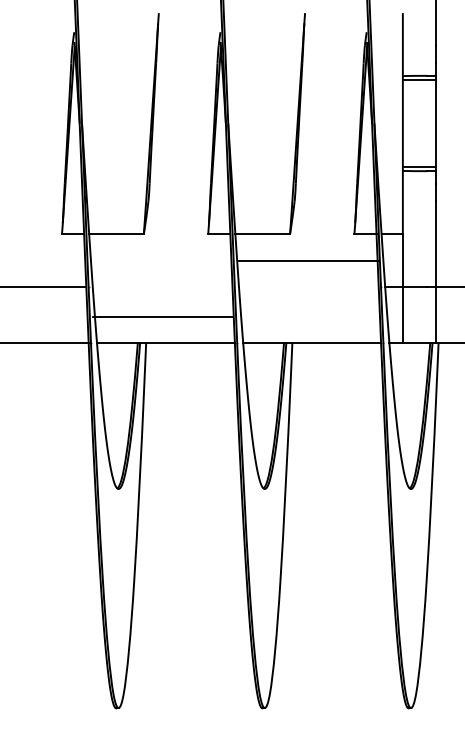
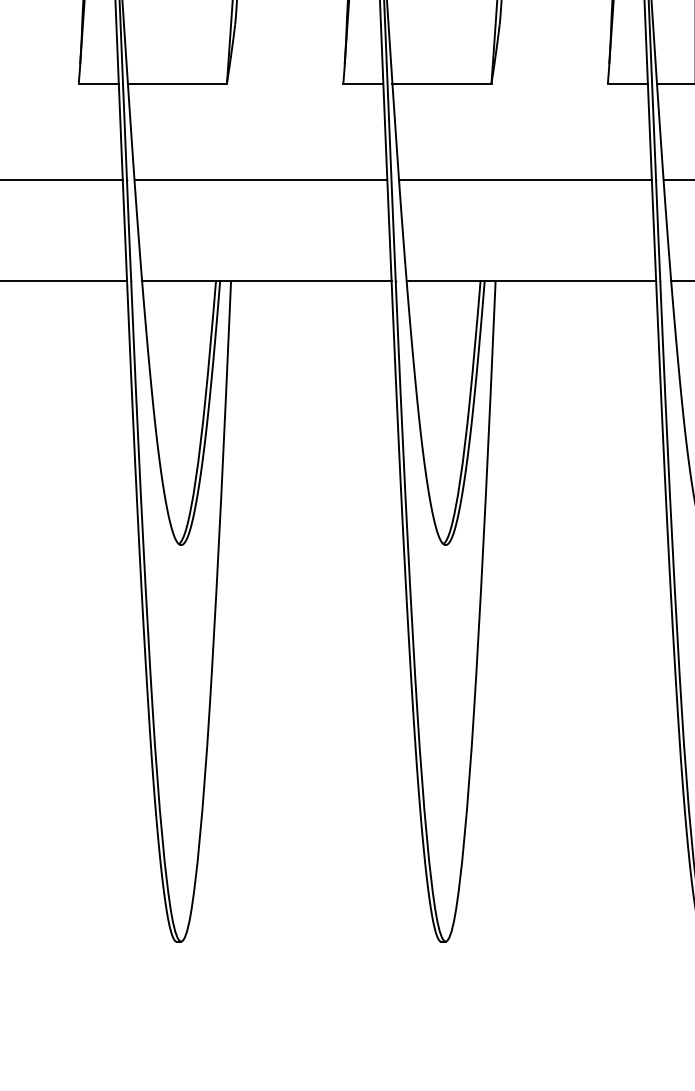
line: (308, 261) -> (524, 180), moved
line: (162, 317) -> (260, 180), moved

